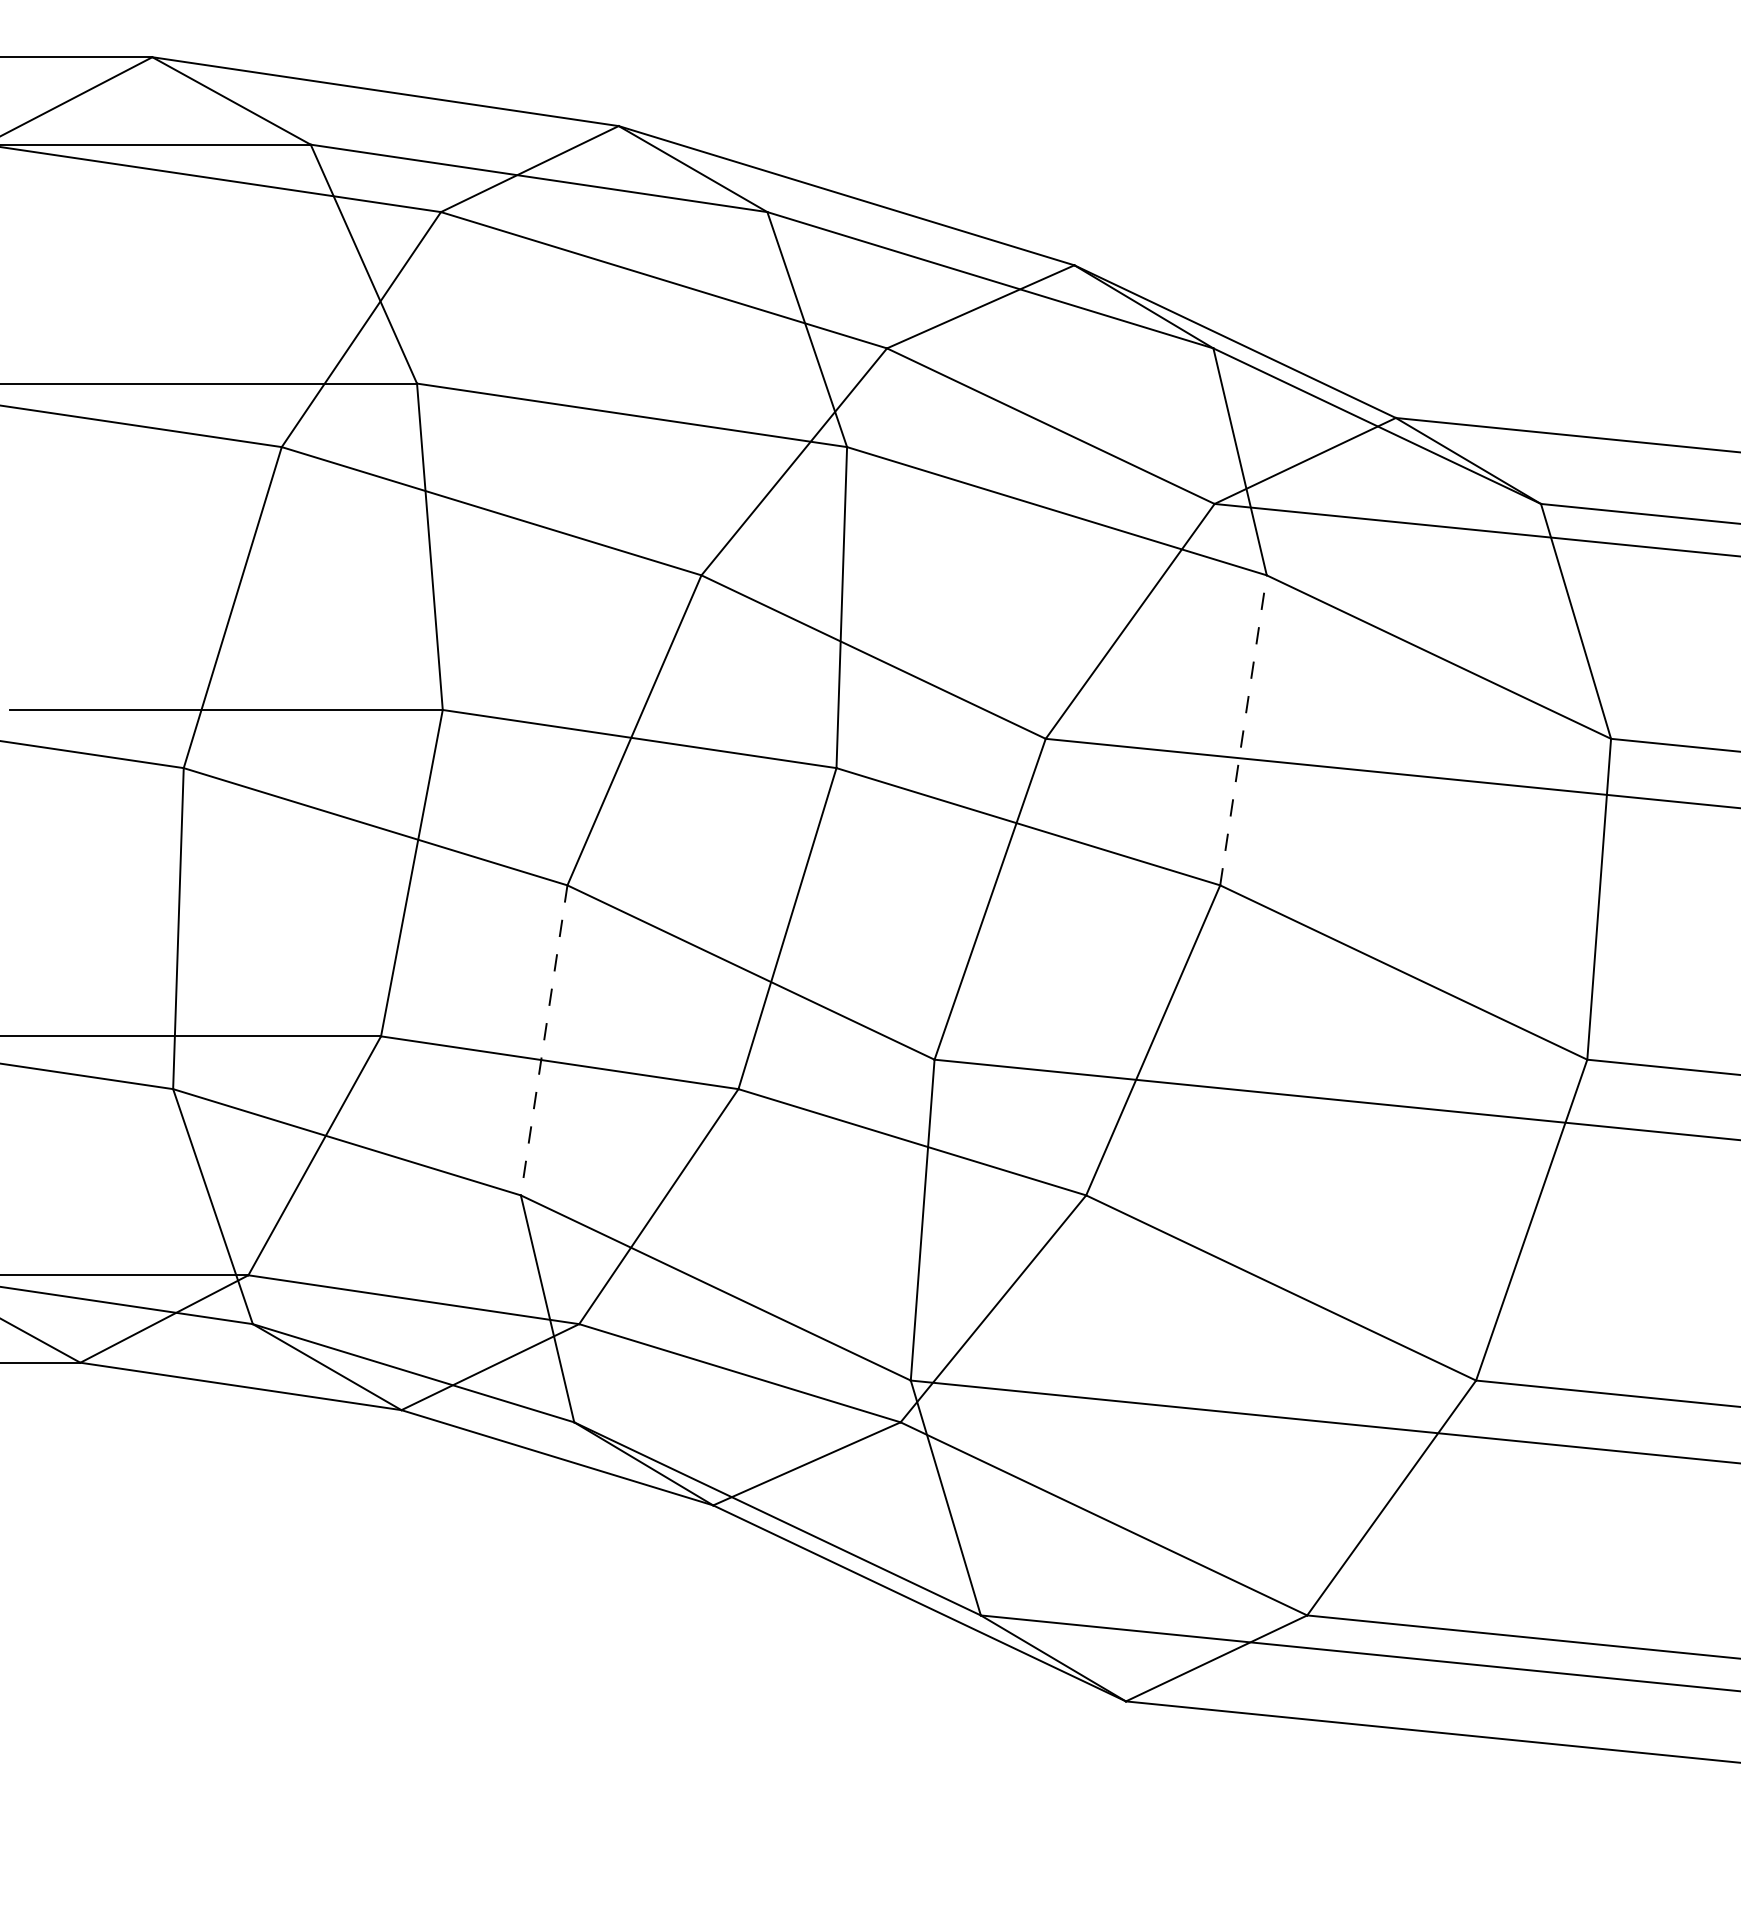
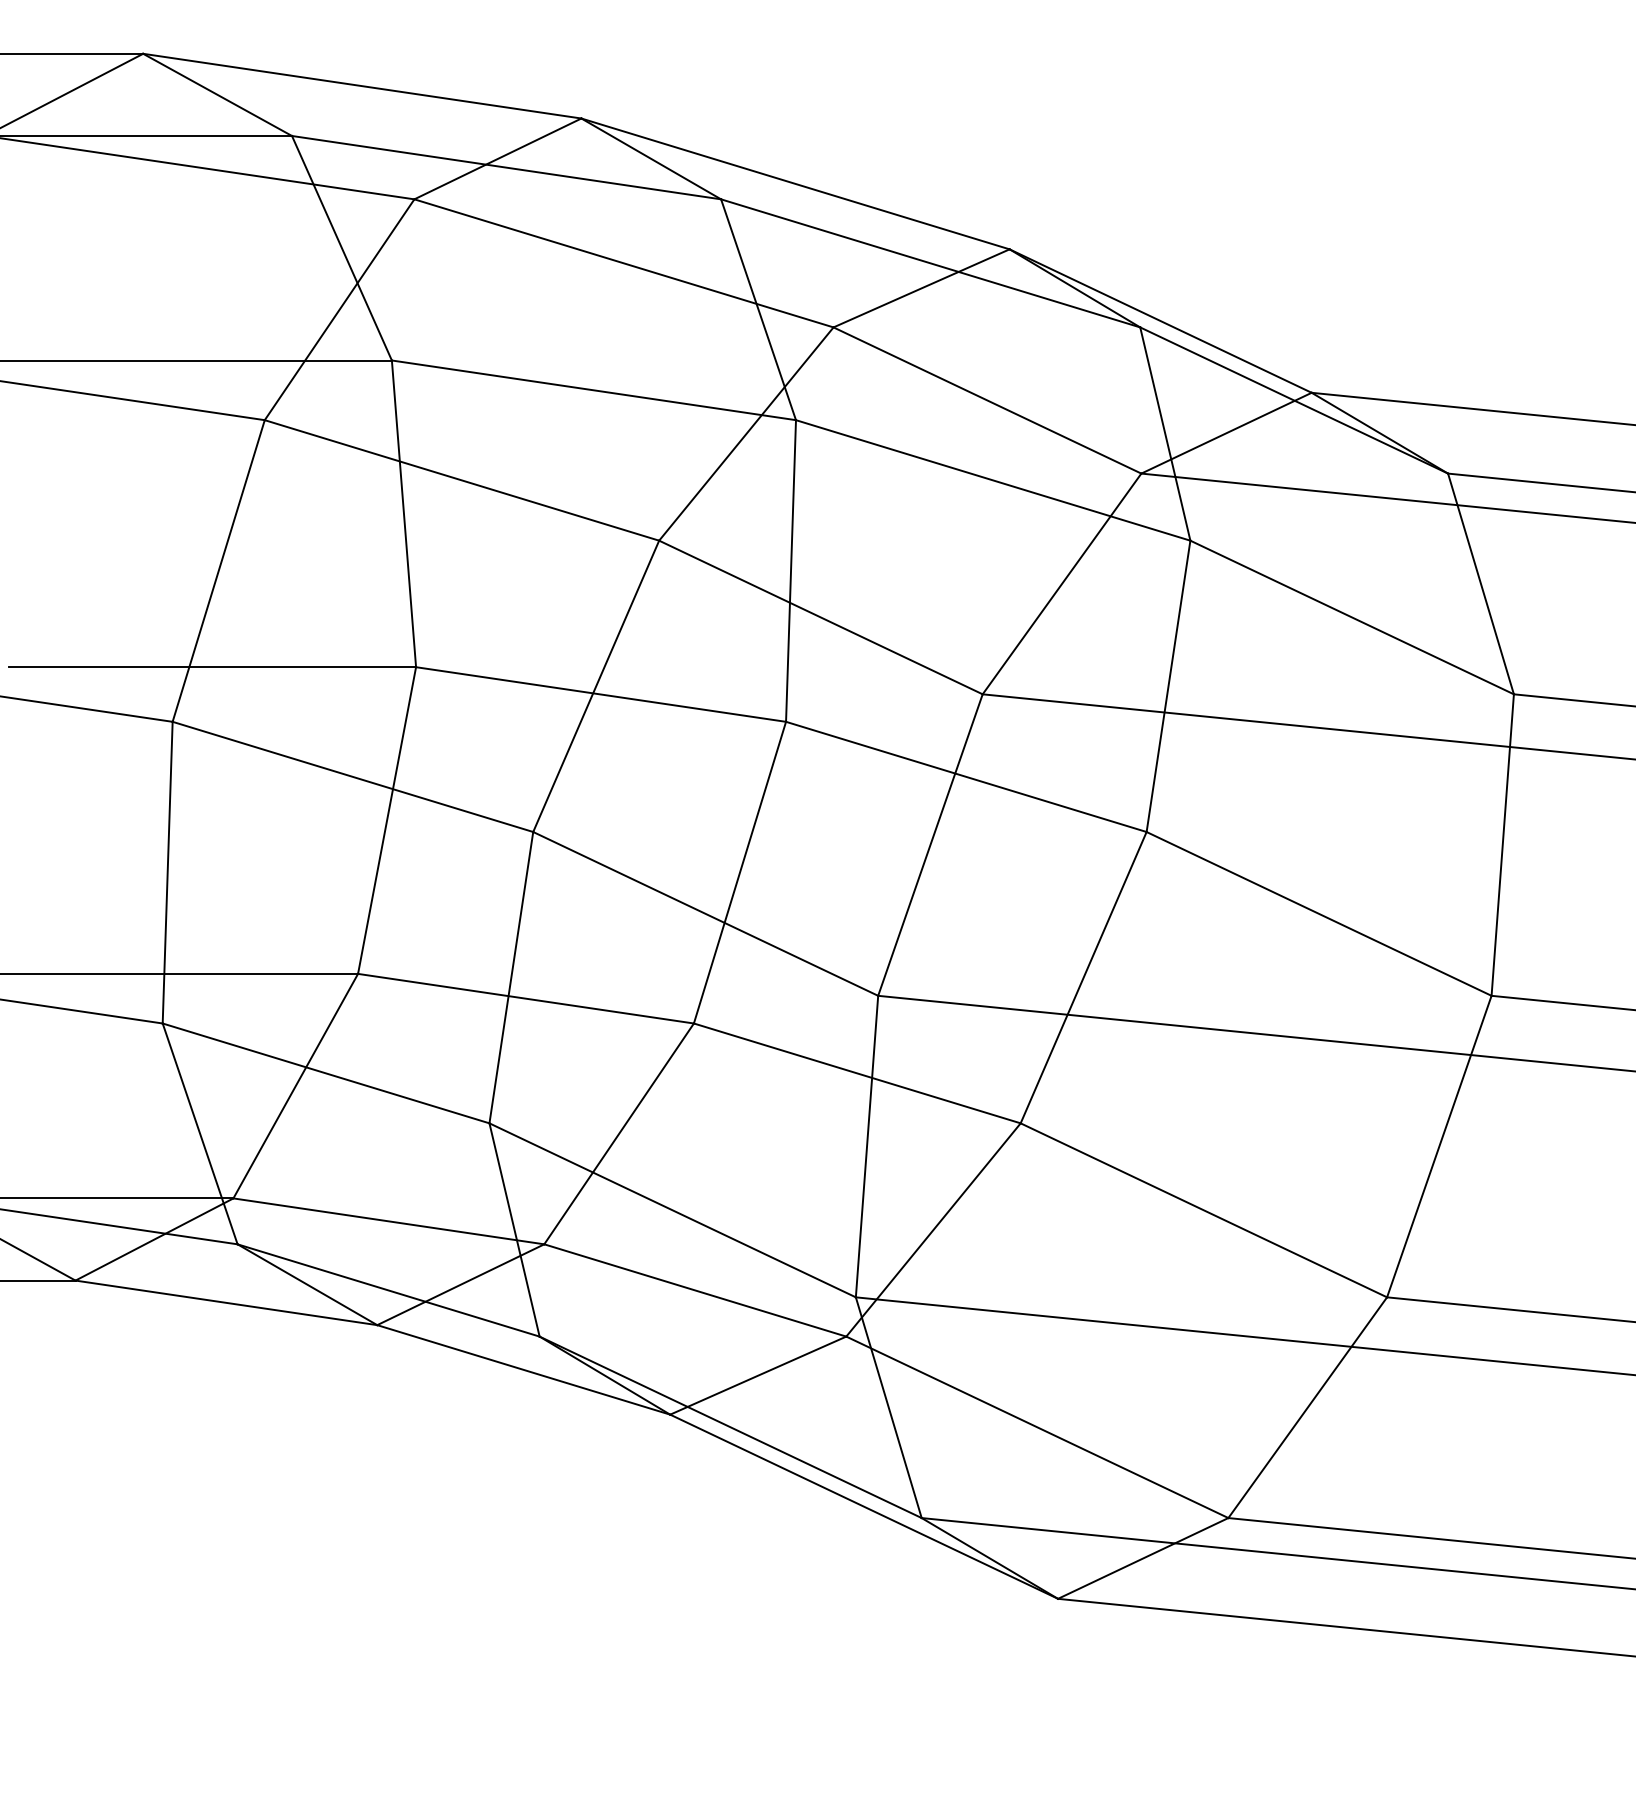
line: (1243, 730) -> (1168, 686), dashed -> solid
line: (544, 1040) -> (511, 977), dashed -> solid

